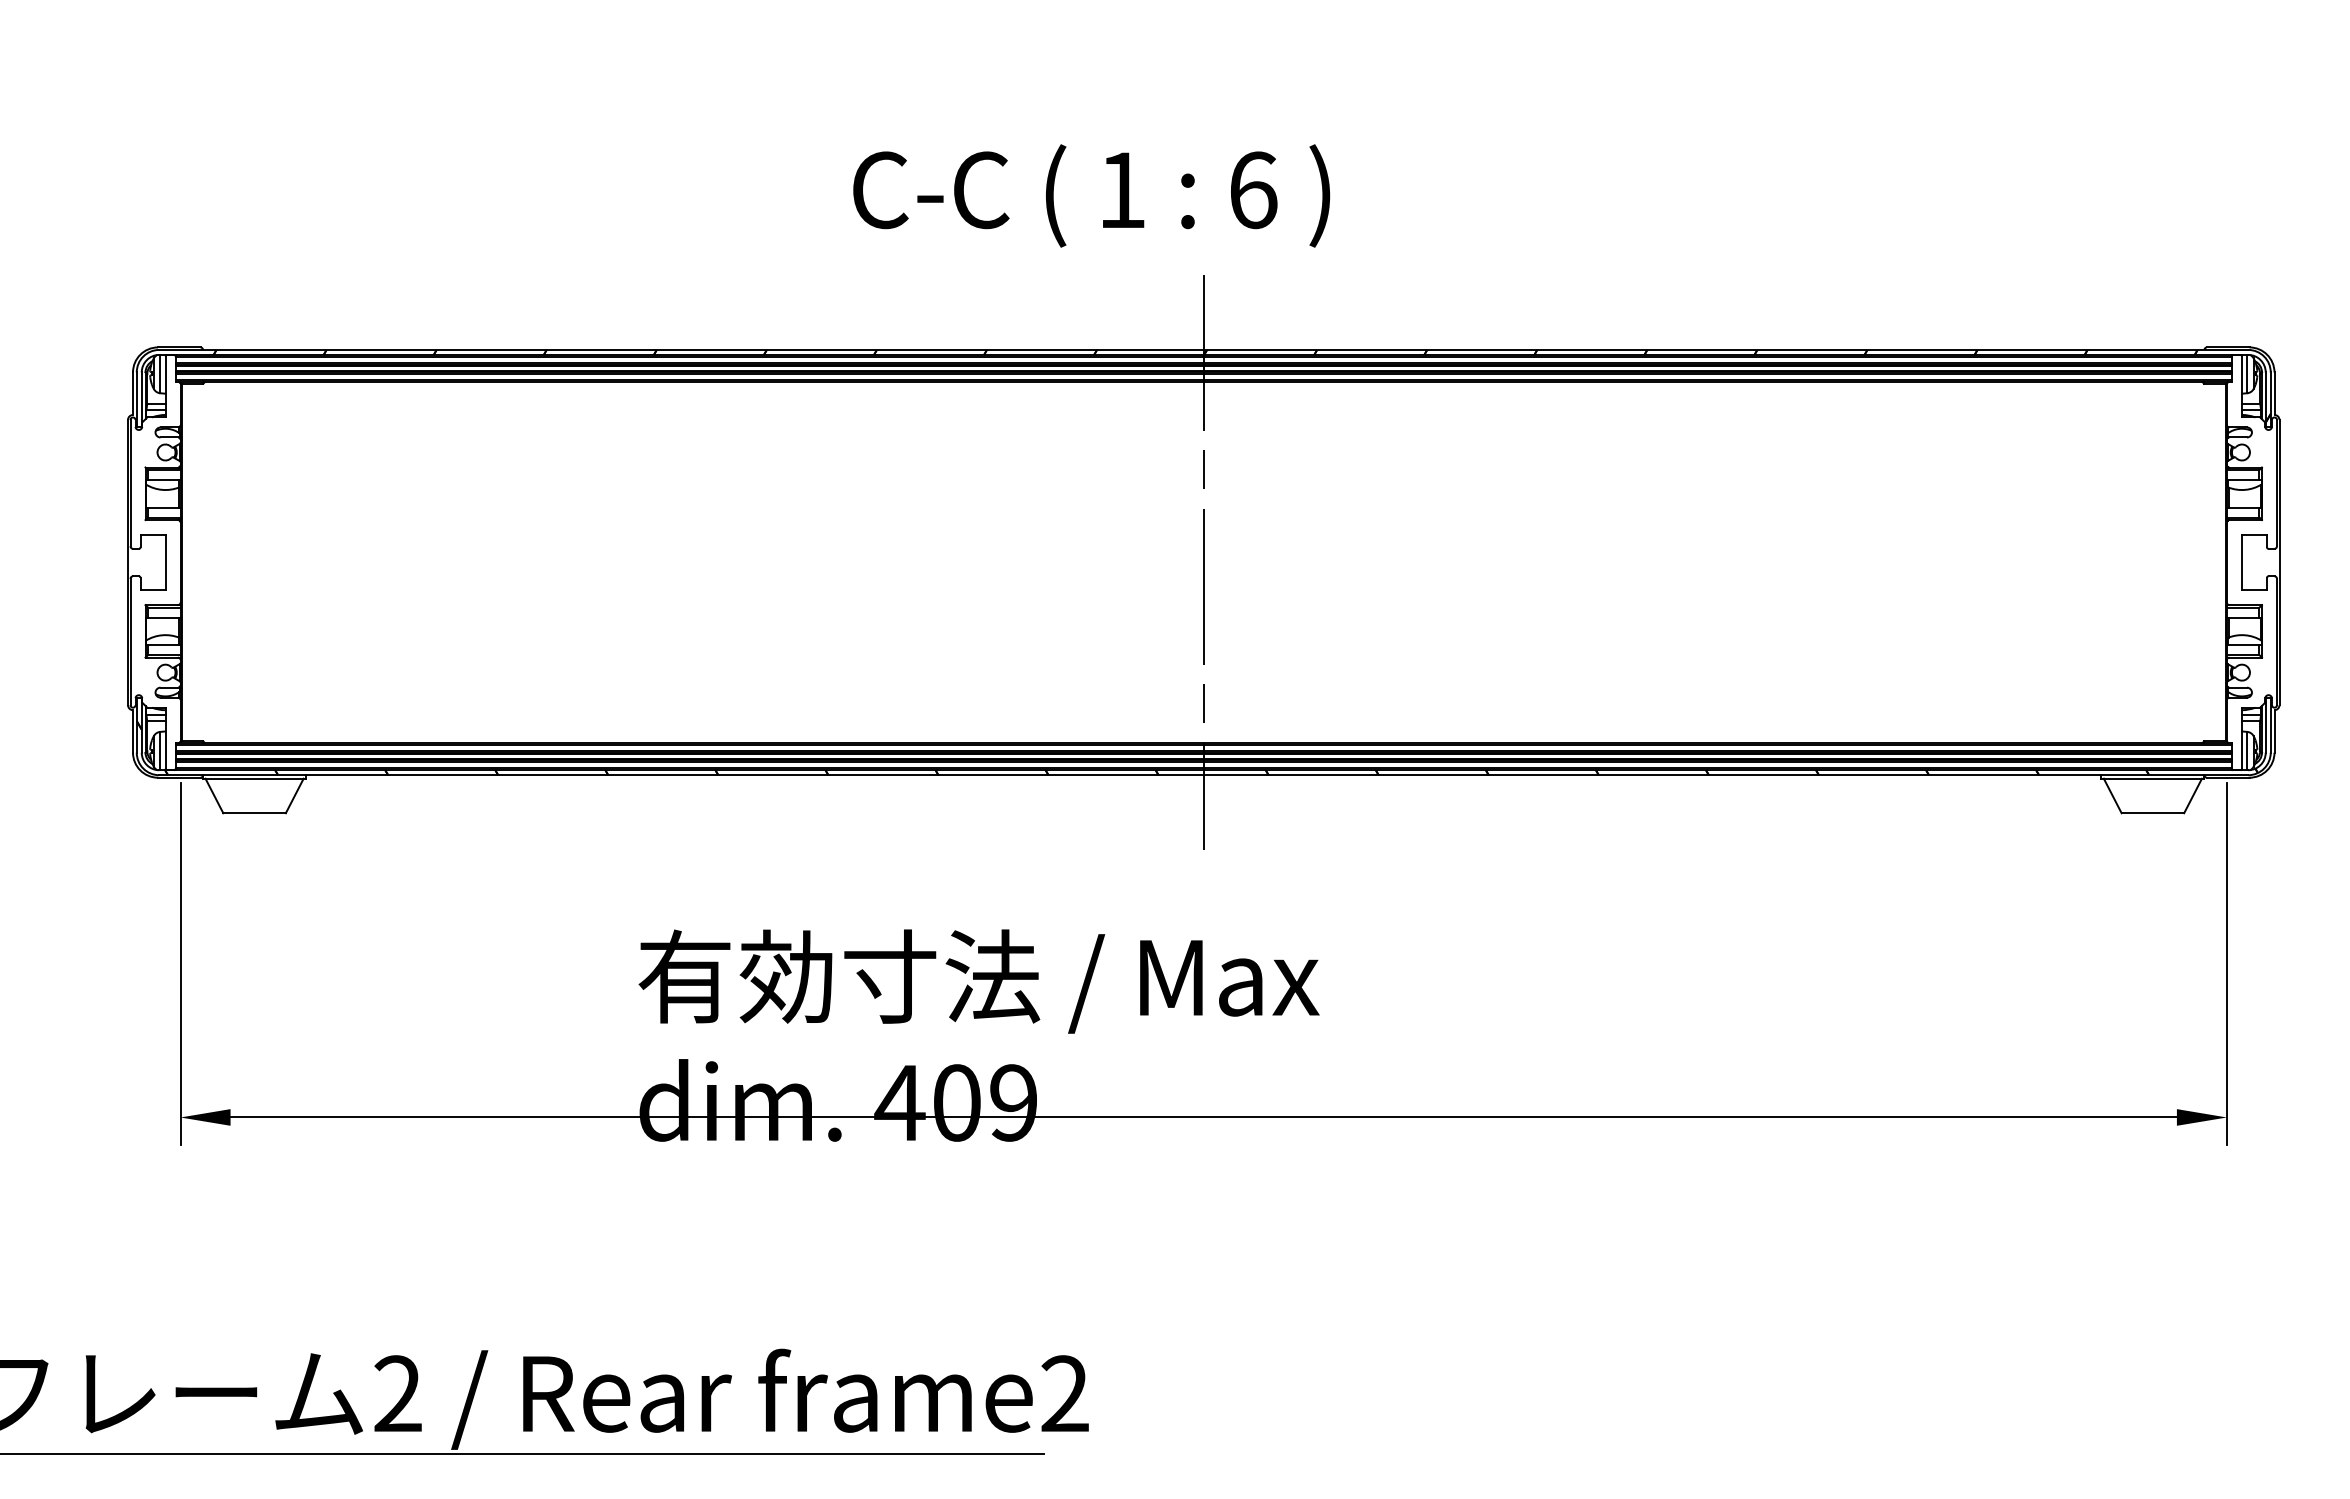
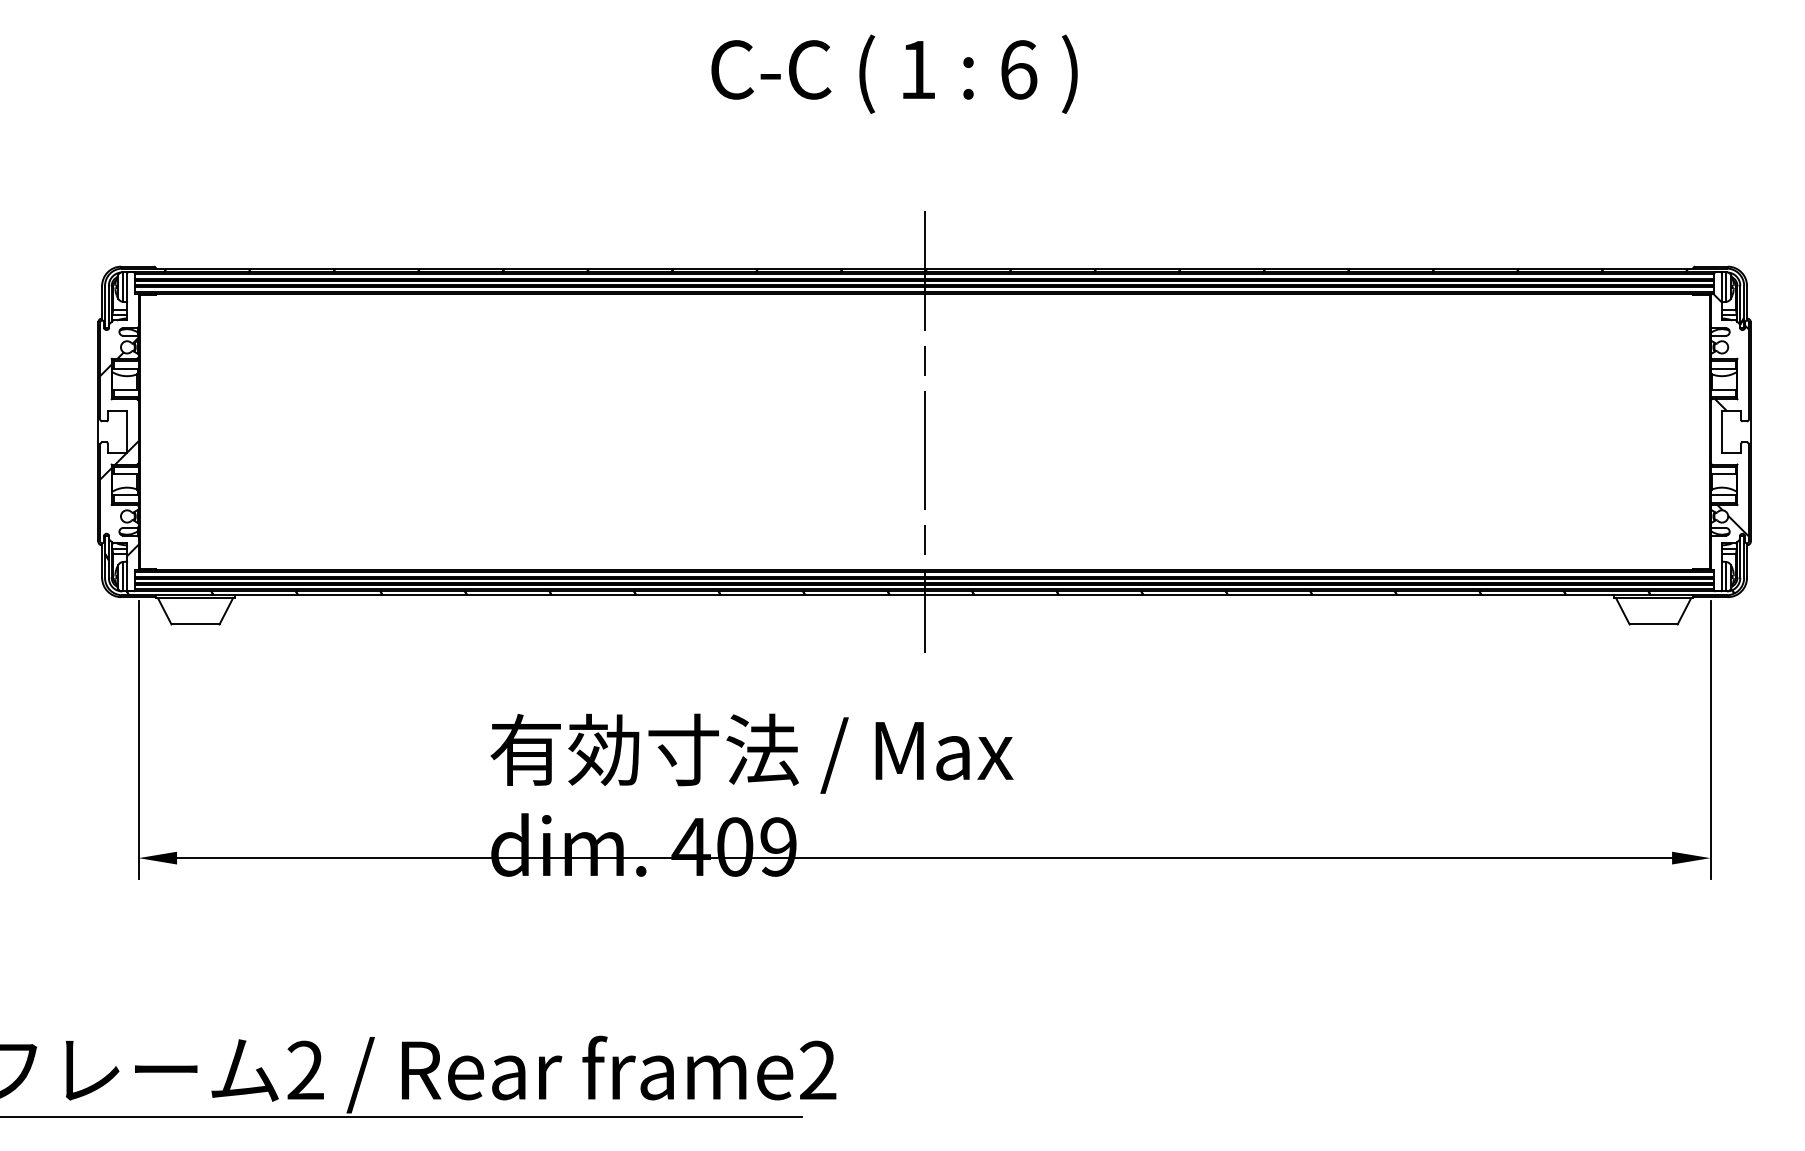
text: (1091, 195) -> (894, 73), moved
hatch: (2253, 540) -> (1730, 414), added
hatch: (155, 581) -> (119, 446), added

